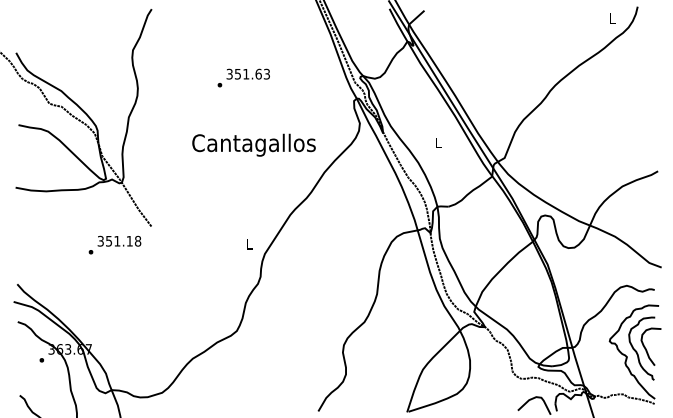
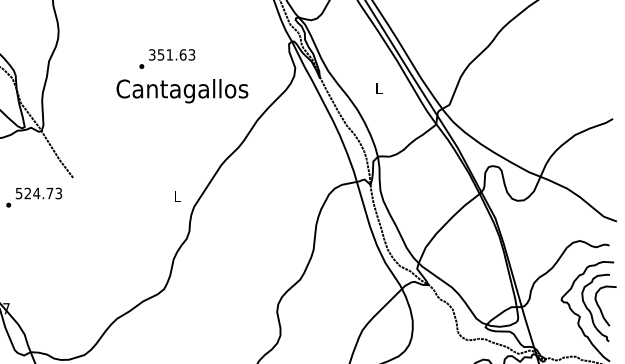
text: (243, 77) -> (166, 58), moved
text: (119, 240) -> (39, 192), 351.18 -> 524.73

